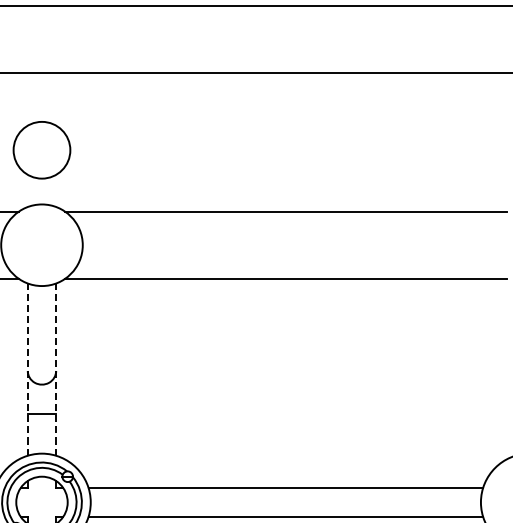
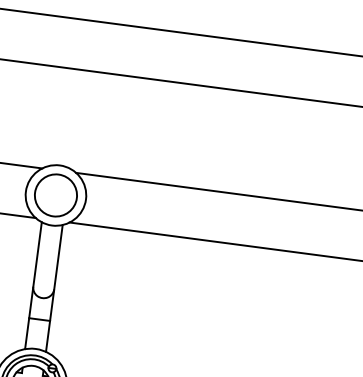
circle: (41, 150) -> (55, 195), moved
line: (27, 370) -> (33, 286), dashed -> solid
line: (56, 370) -> (54, 289), dashed -> solid

